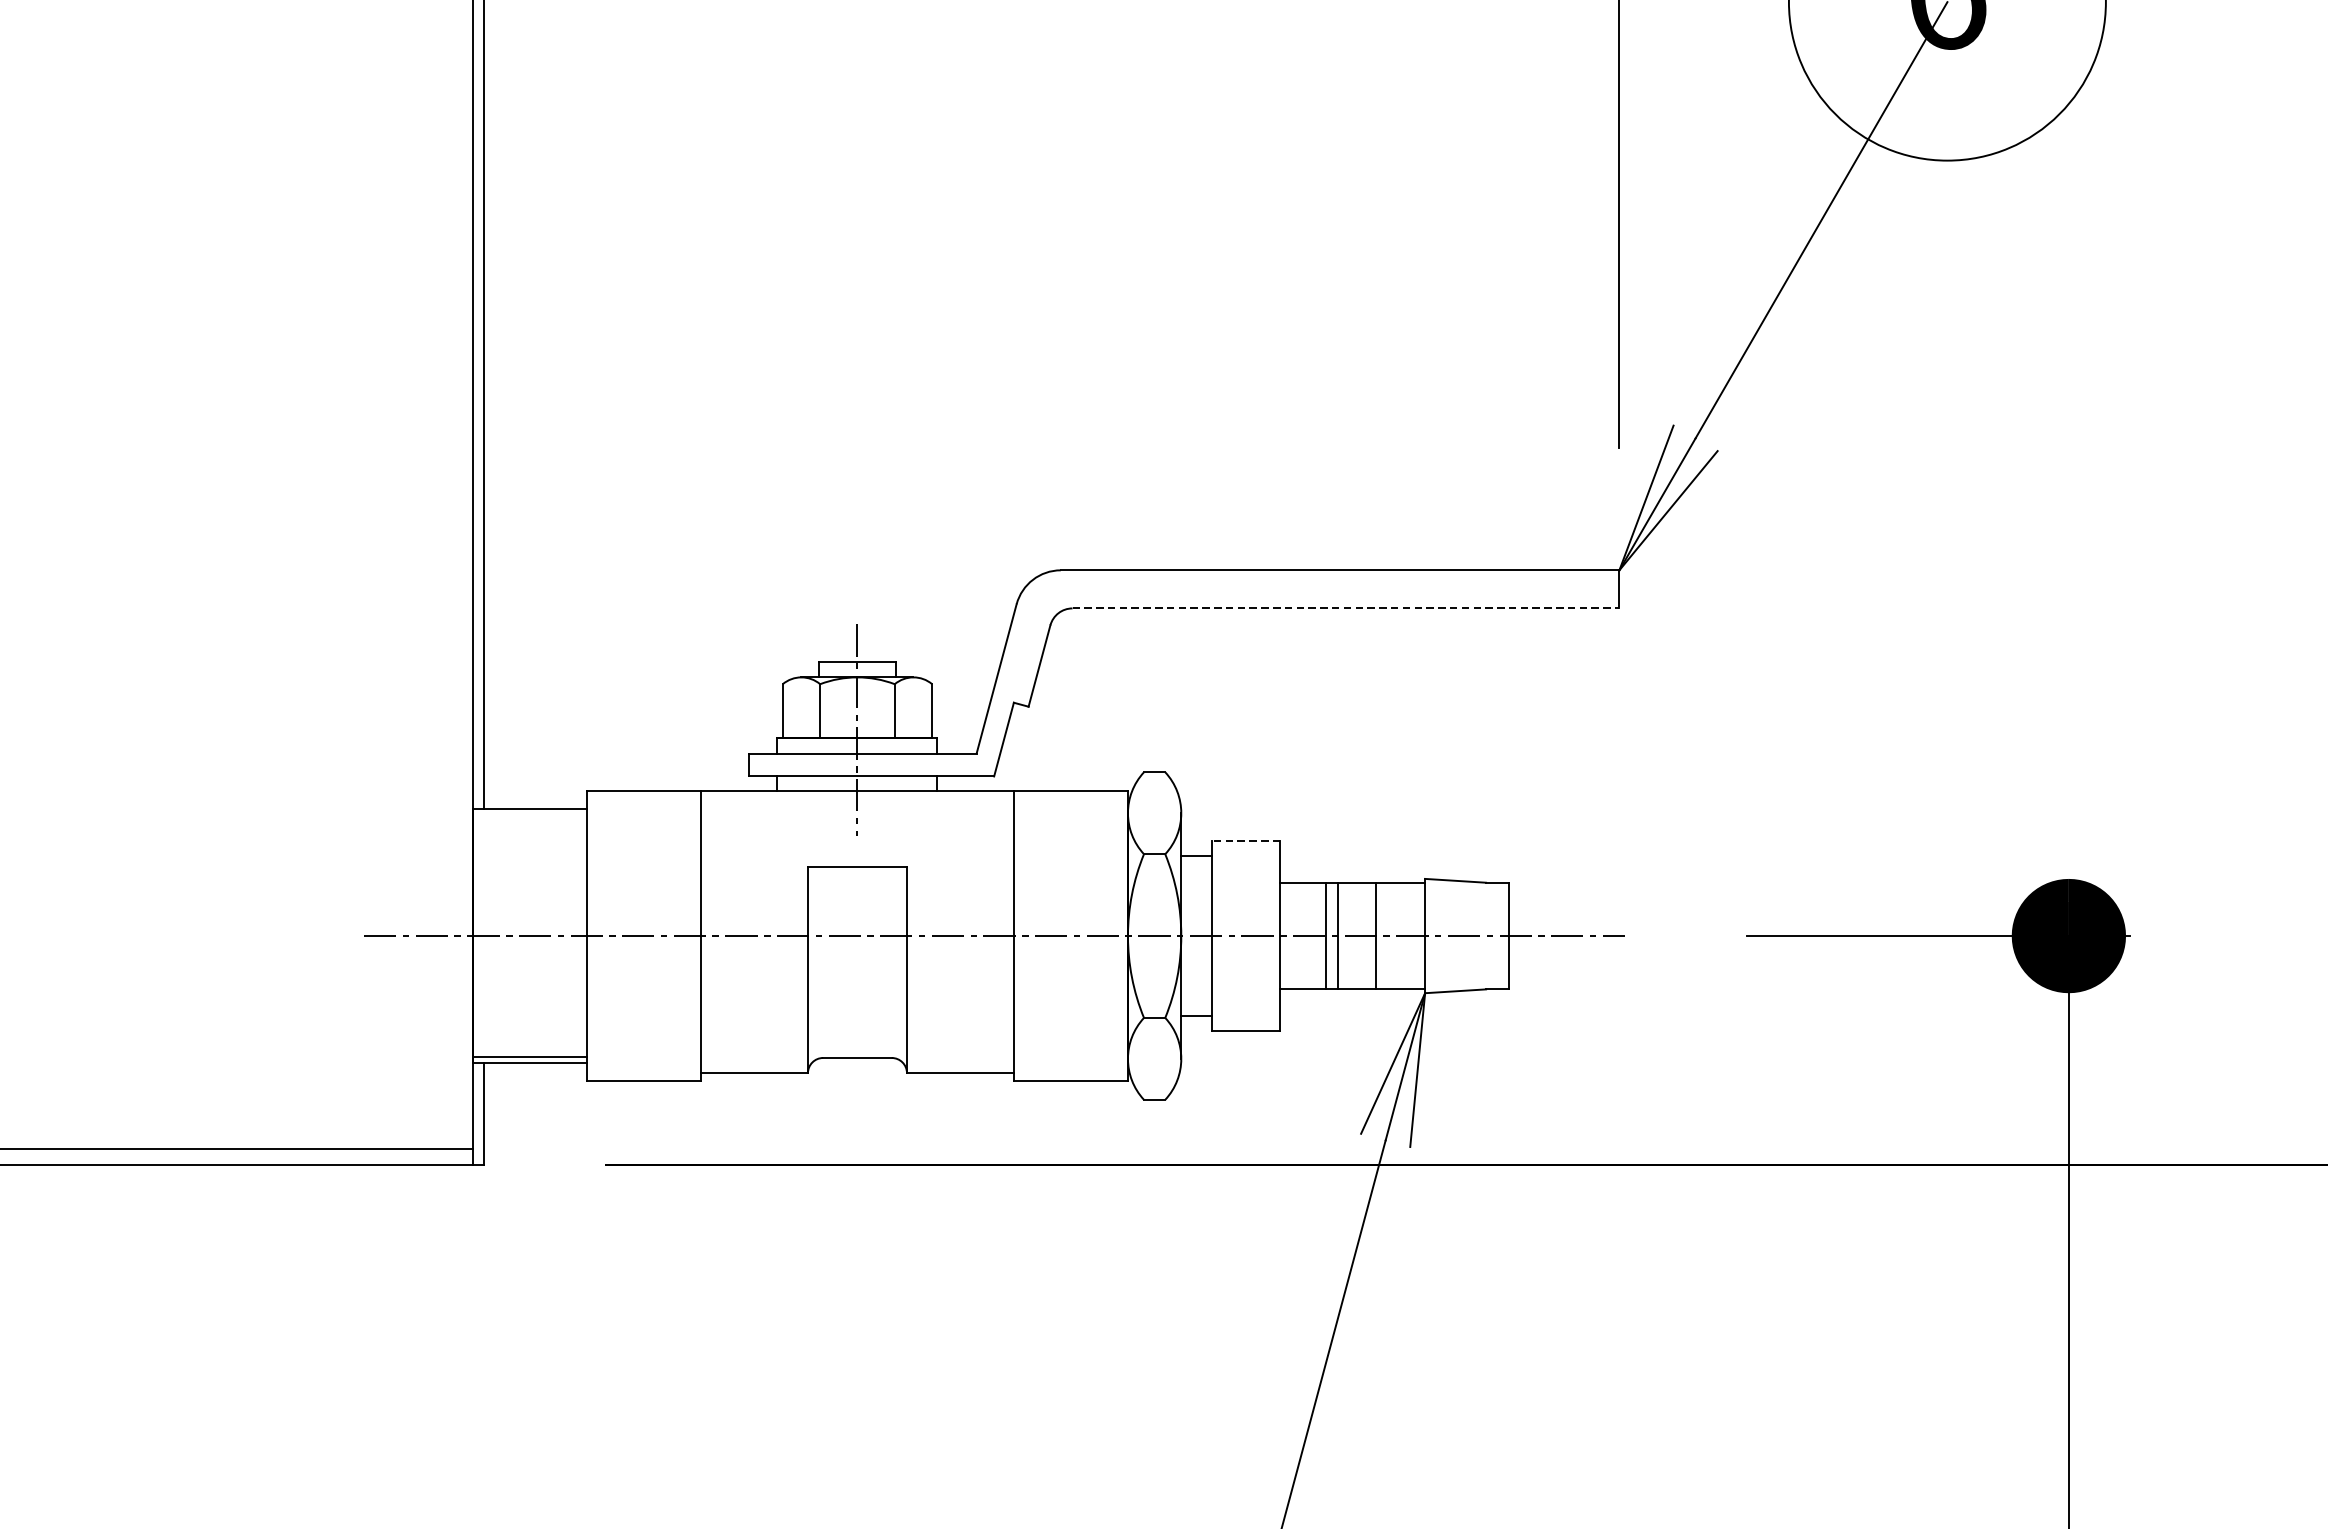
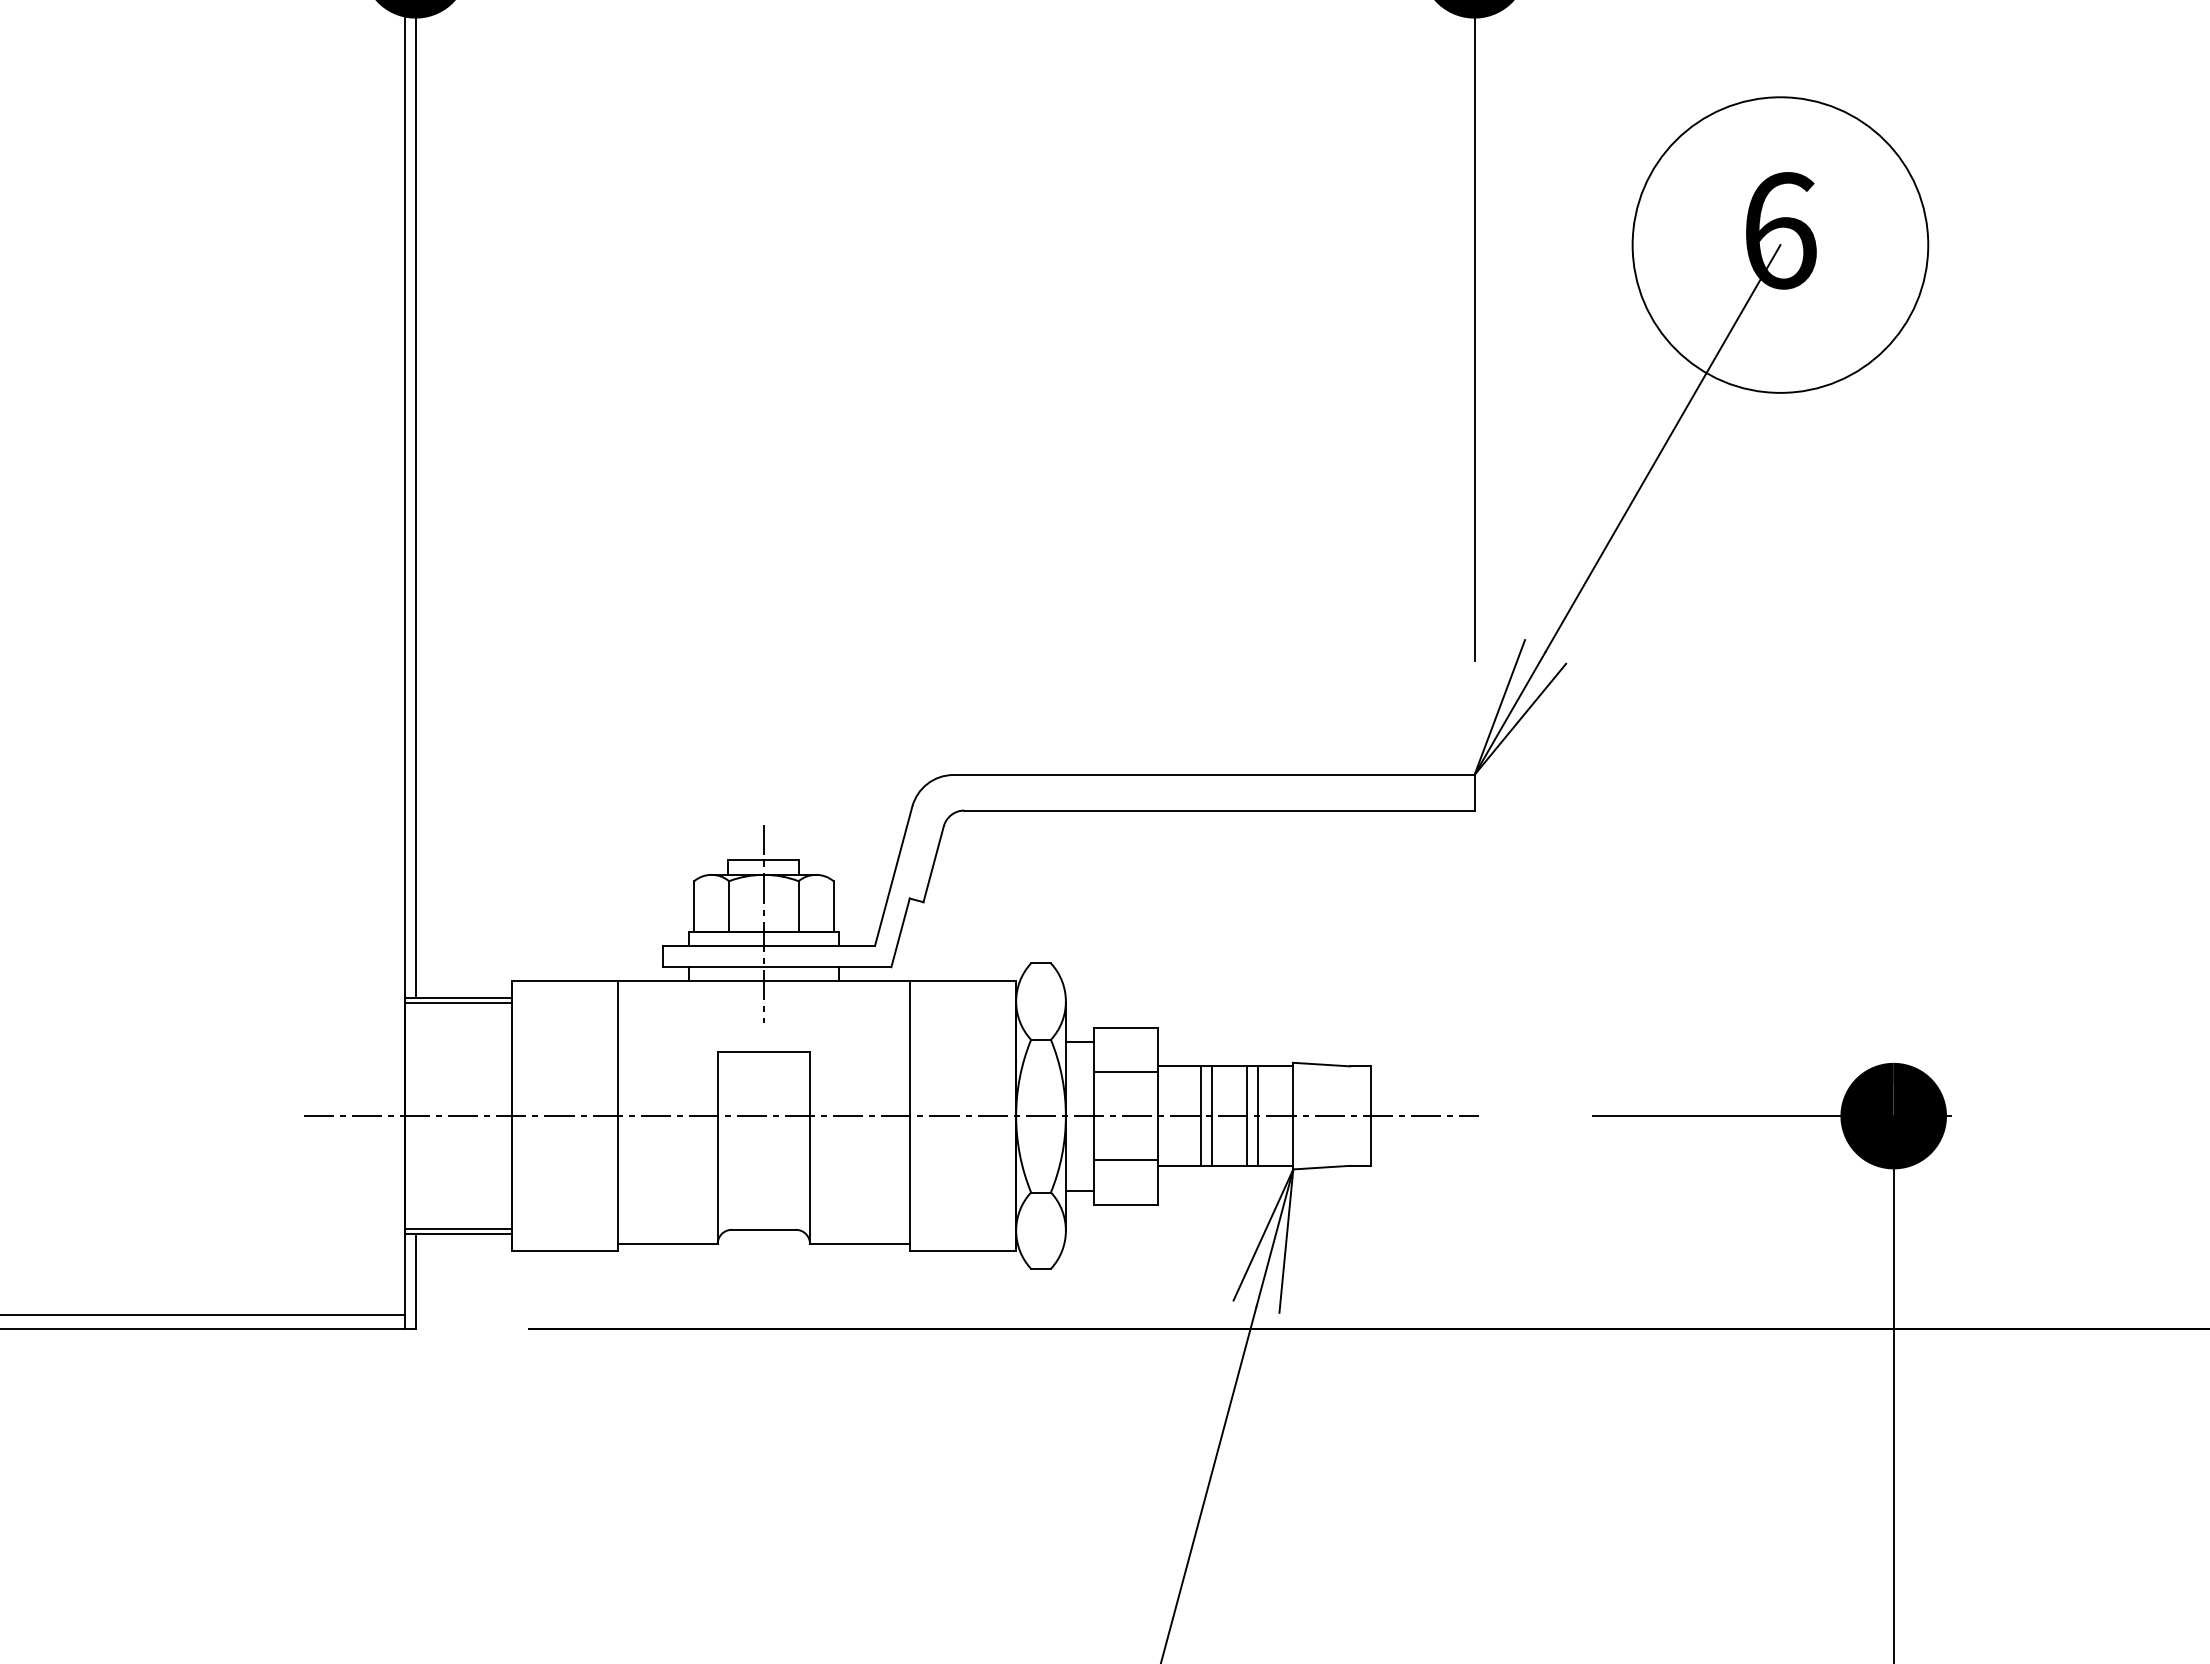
line: (1345, 608) -> (1219, 810), dashed -> solid
line: (530, 815) -> (458, 1003), added
line: (1246, 841) -> (1126, 1027), dashed -> solid
line: (1246, 888) -> (1126, 1071), added
line: (1386, 935) -> (1257, 1115), added
line: (1246, 983) -> (1126, 1160), added

